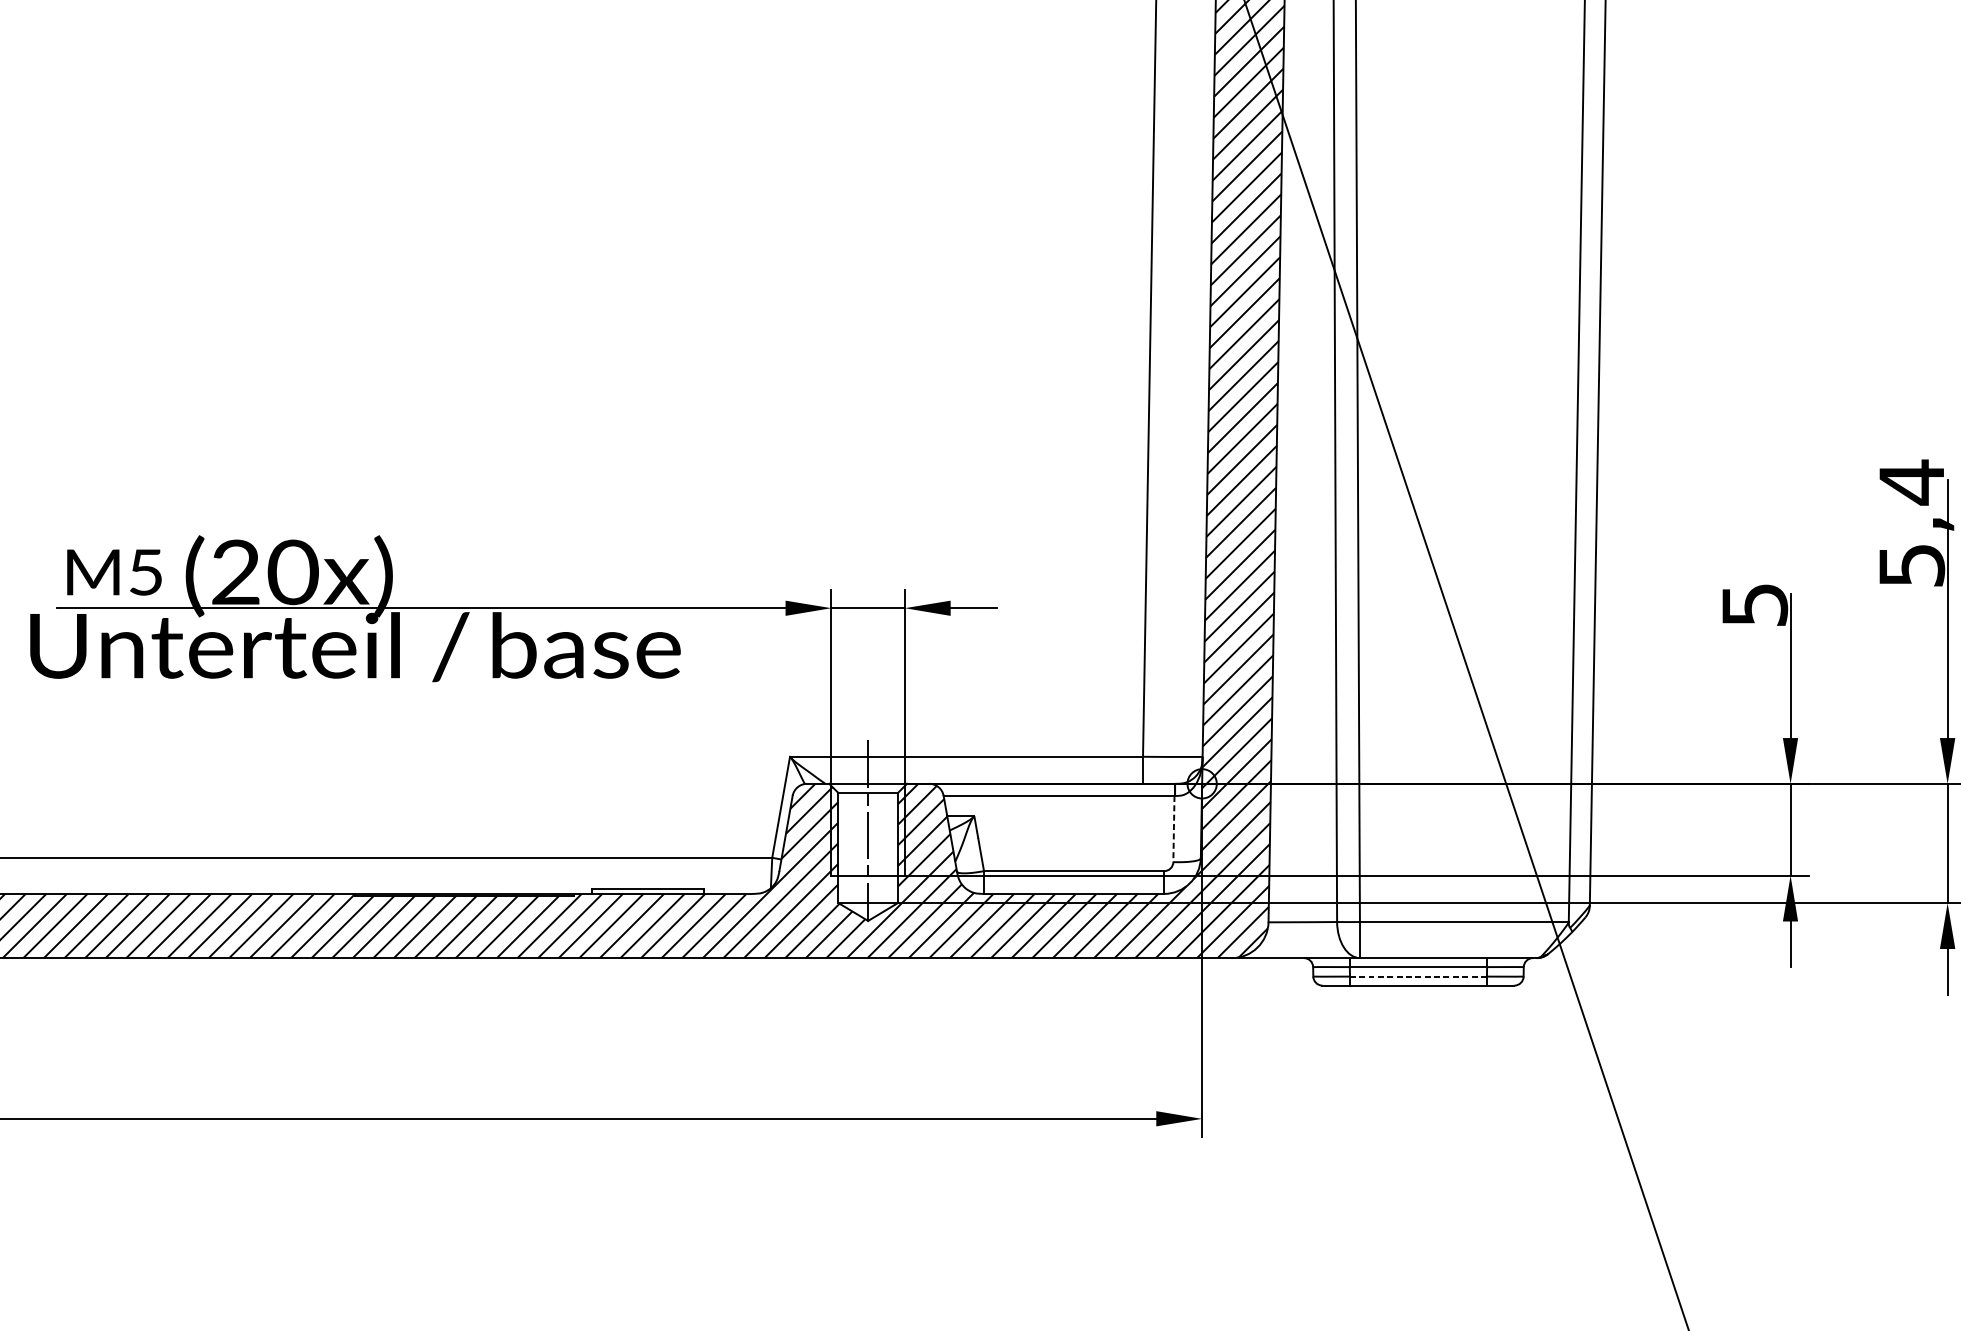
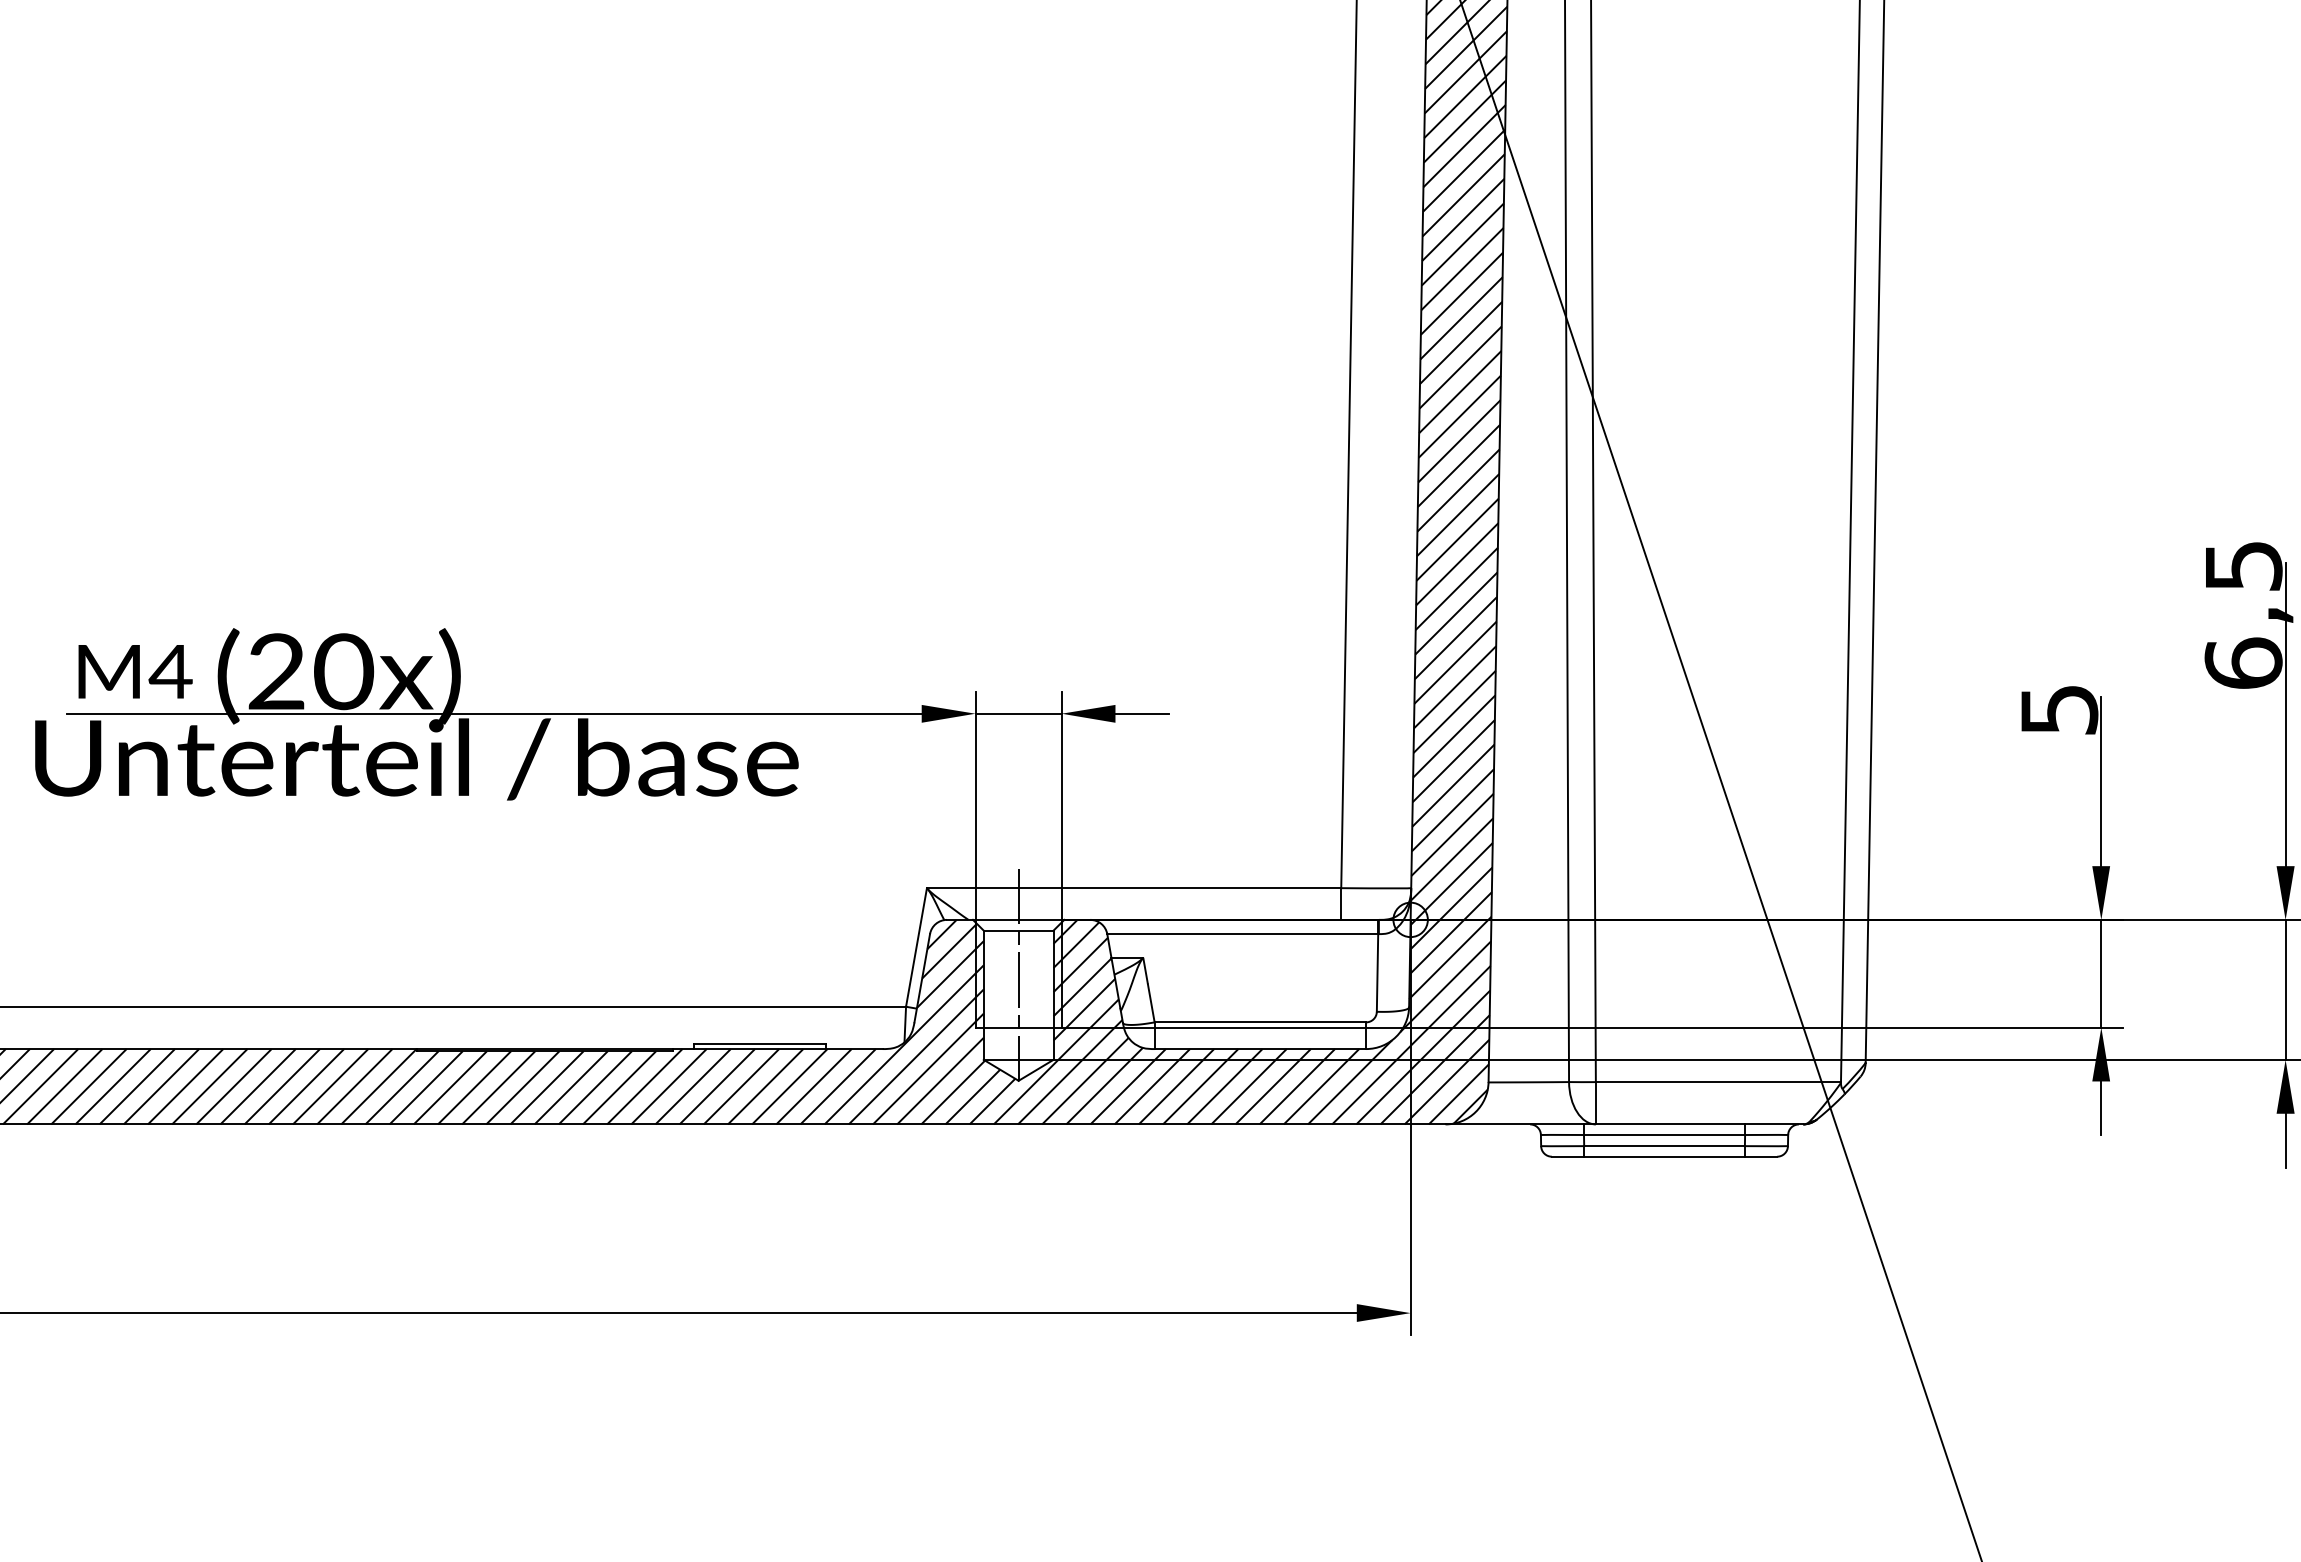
text: (1911, 522) -> (2243, 613), 5,4 -> 6,5
text: (145, 573) -> (170, 672), M5 -> M4
line: (1173, 828) -> (1377, 972), dashed -> solid
line: (1418, 976) -> (1664, 1146), dashed -> solid

